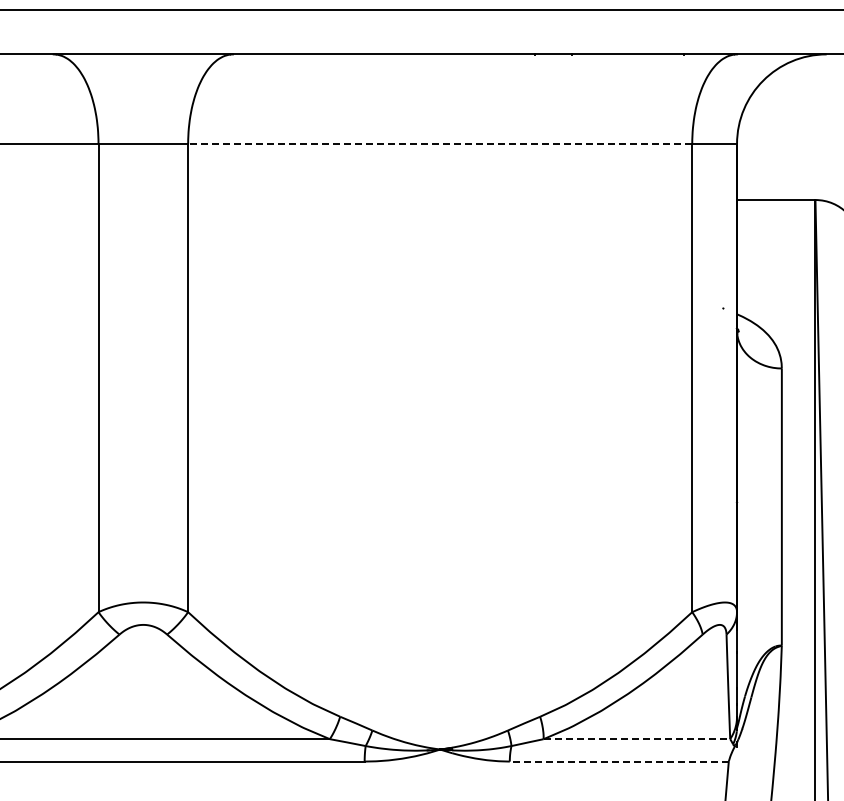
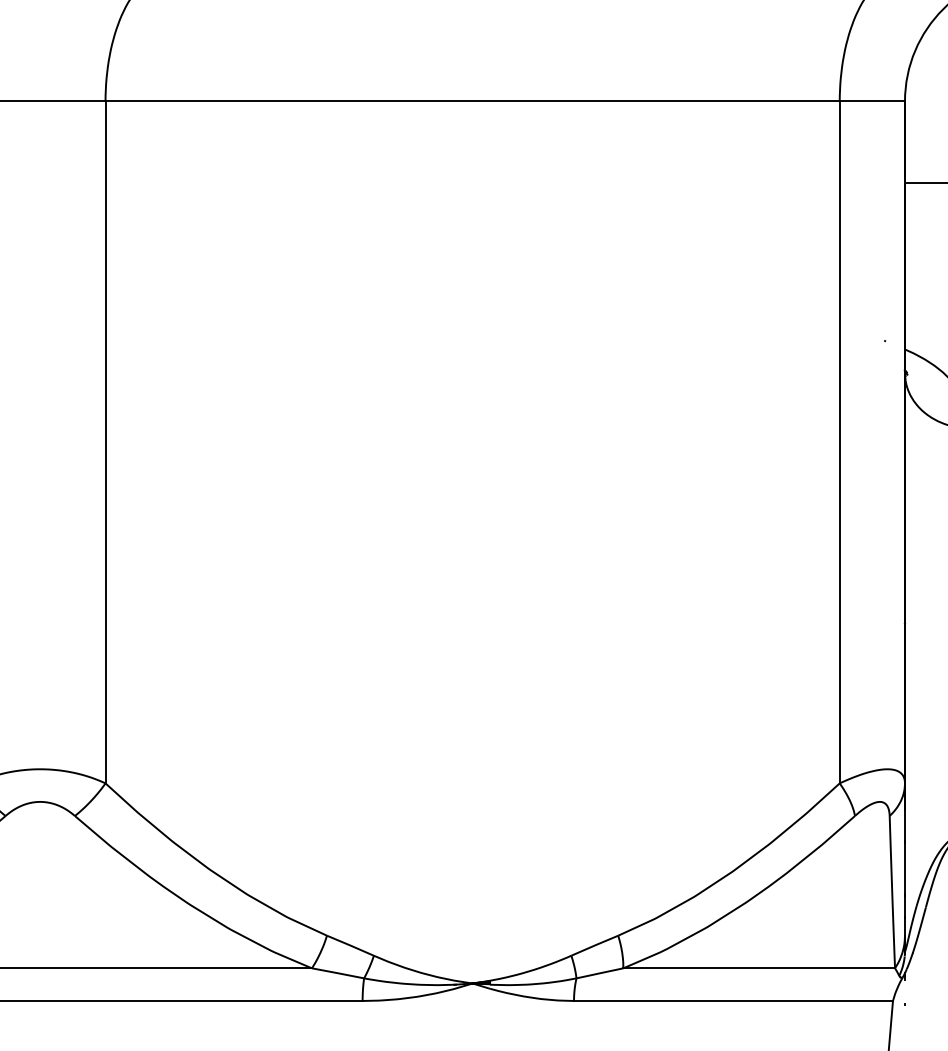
line: (439, 144) -> (471, 102), dashed -> solid
line: (637, 739) -> (760, 968), dashed -> solid
line: (618, 761) -> (732, 1000), dashed -> solid

